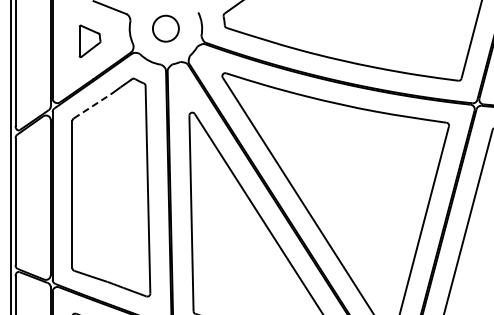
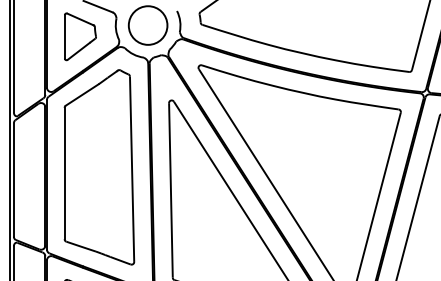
circle: (165, 28) -> (147, 25), size x1.67
part: (89, 41) -> (79, 36), size x1.67
line: (92, 106) -> (82, 94), dashed -> solid

